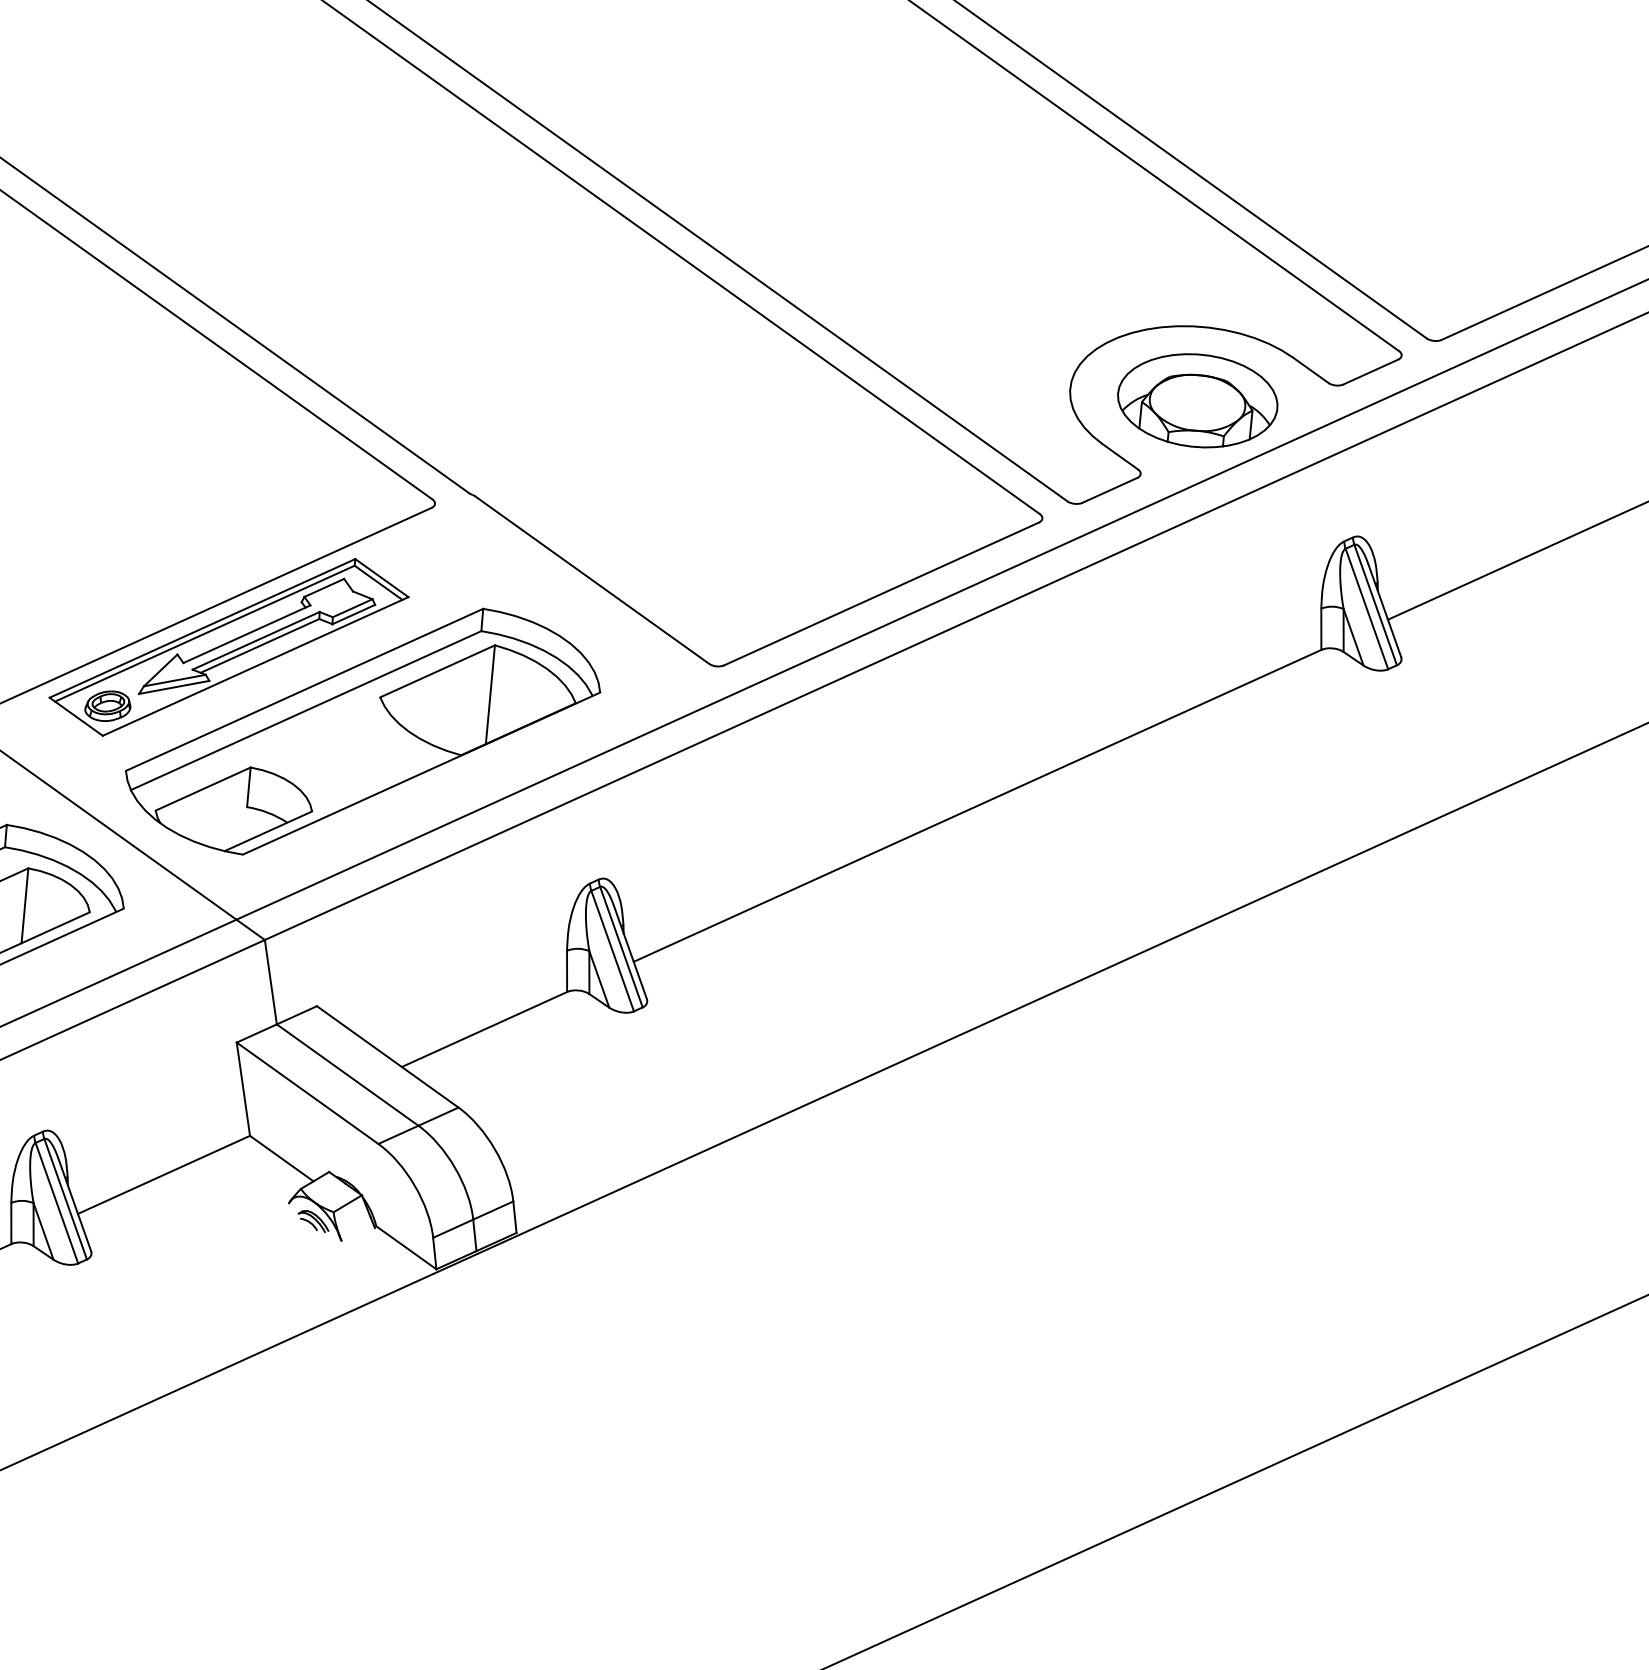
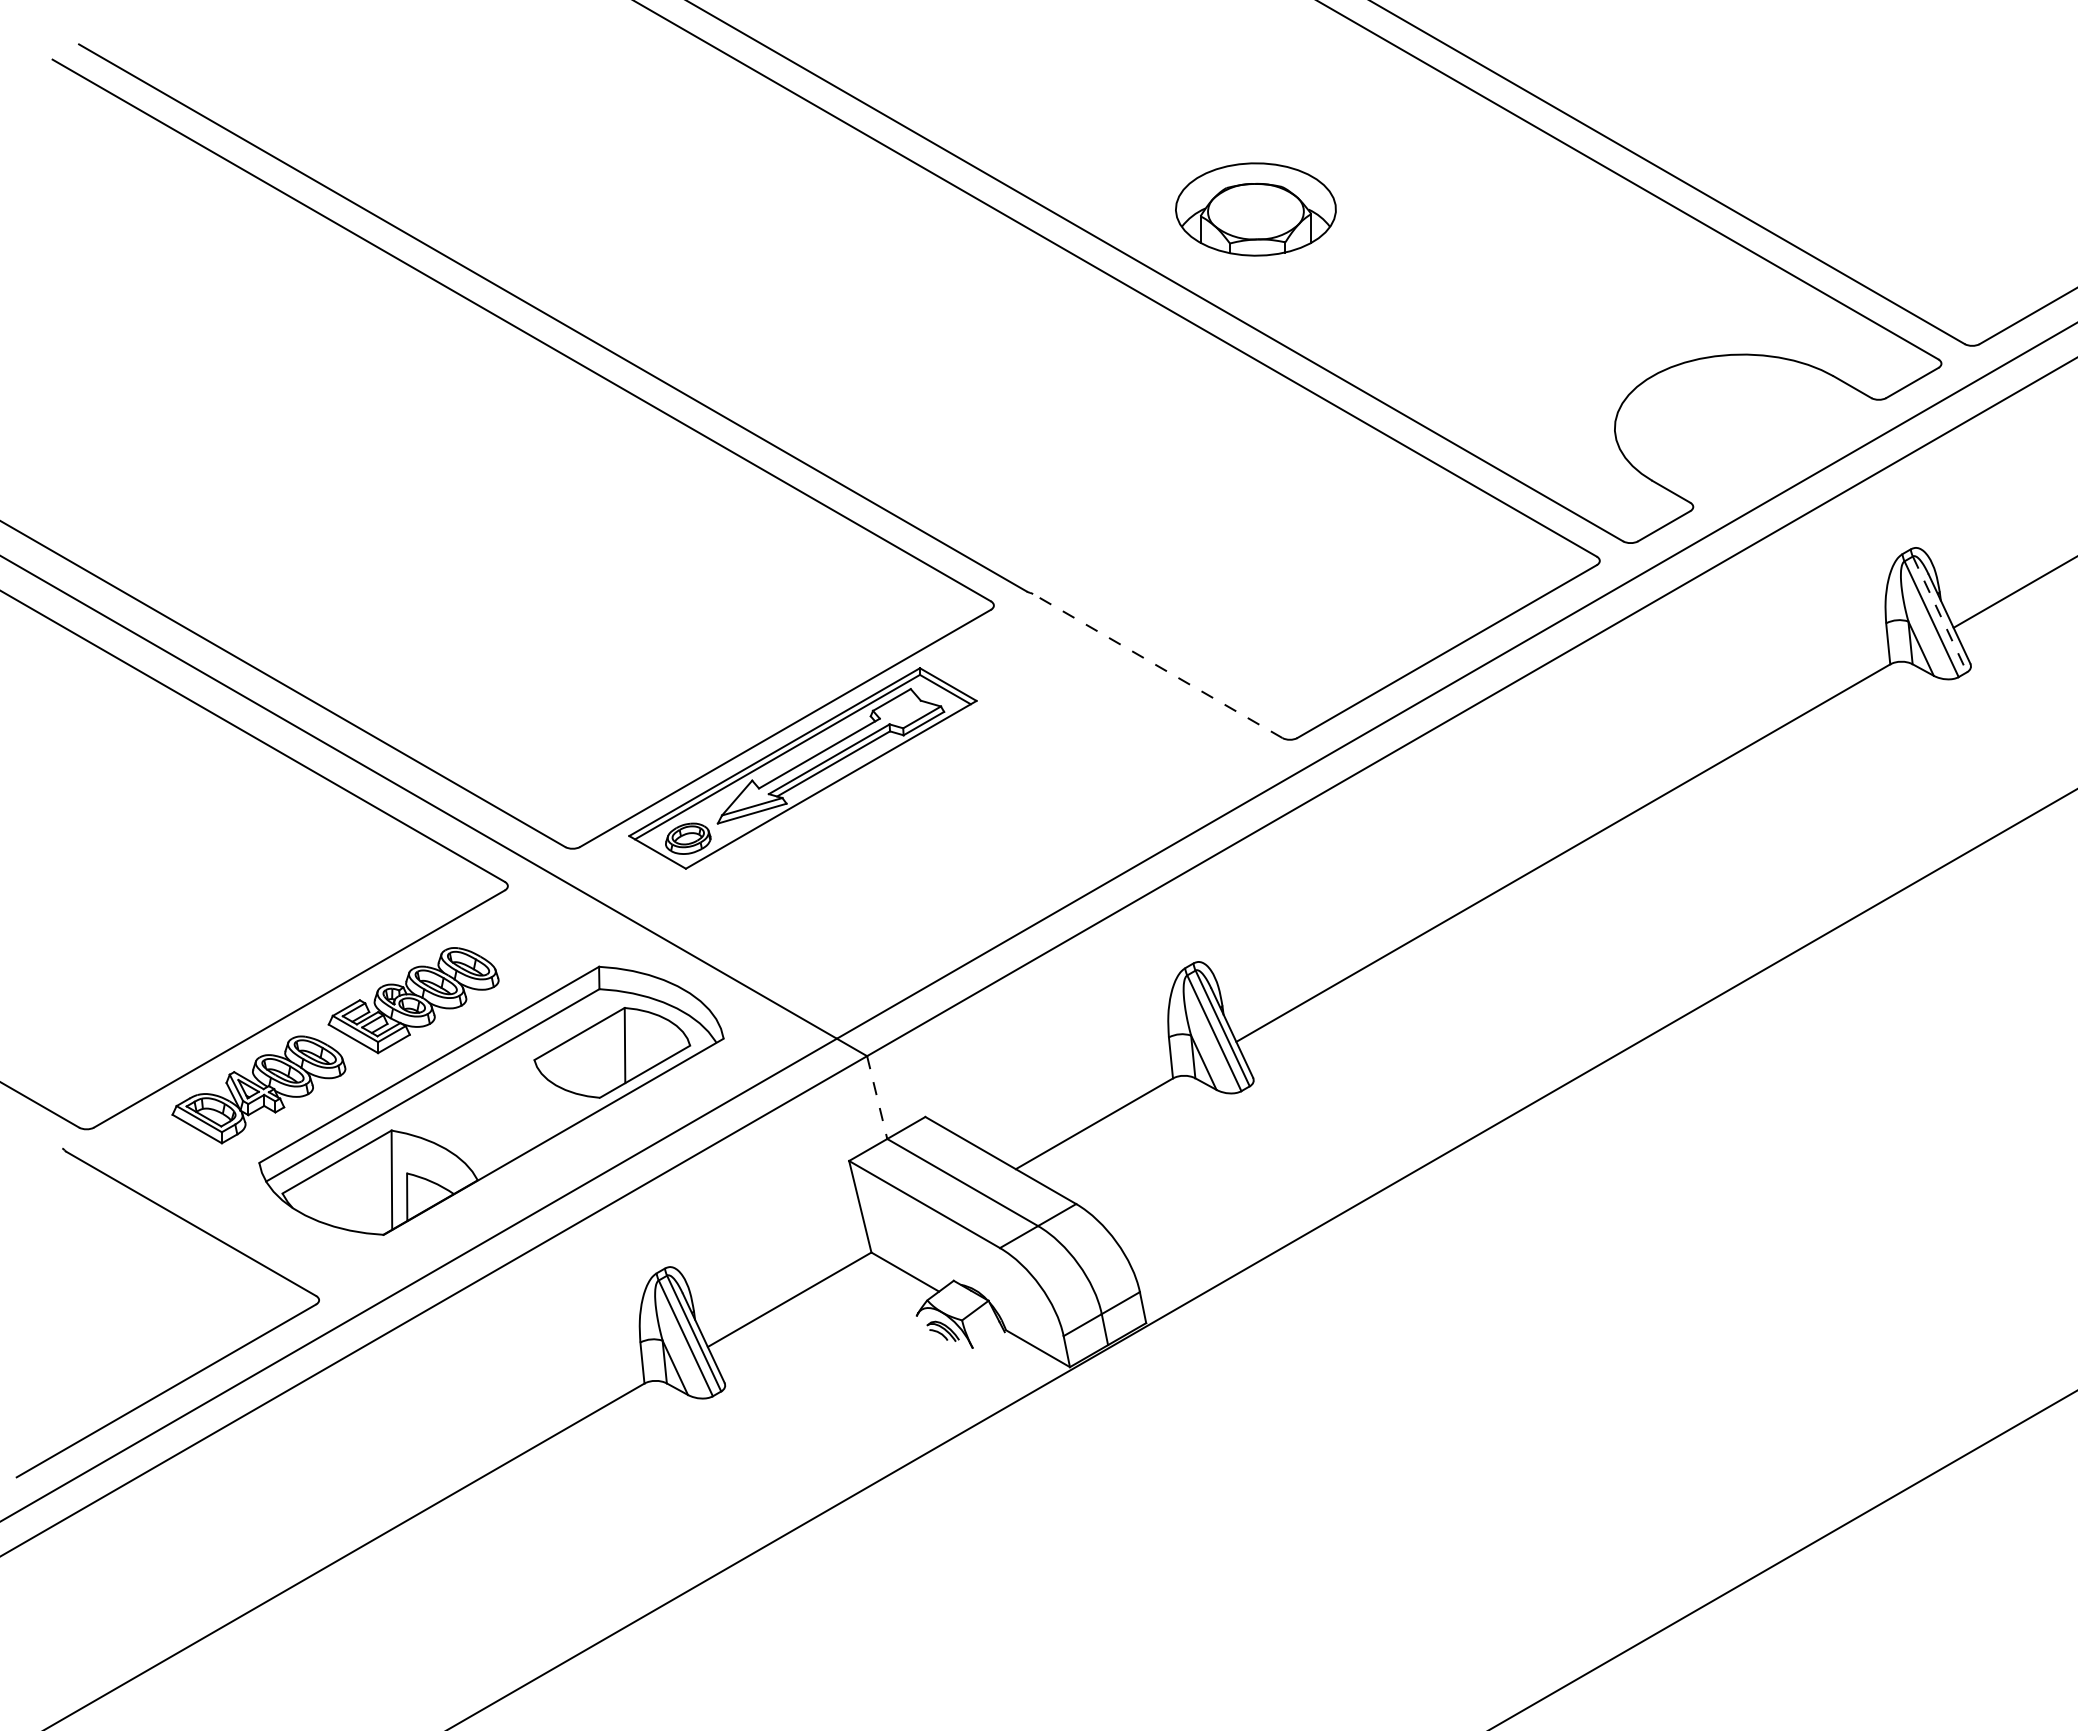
part: (1197, 400) -> (1255, 209), moved
line: (591, 580) -> (1157, 666), solid -> dashed
line: (1375, 605) -> (1939, 614), solid -> dashed
part: (363, 731) -> (944, 839), removed
line: (271, 982) -> (877, 1097), solid -> dashed

